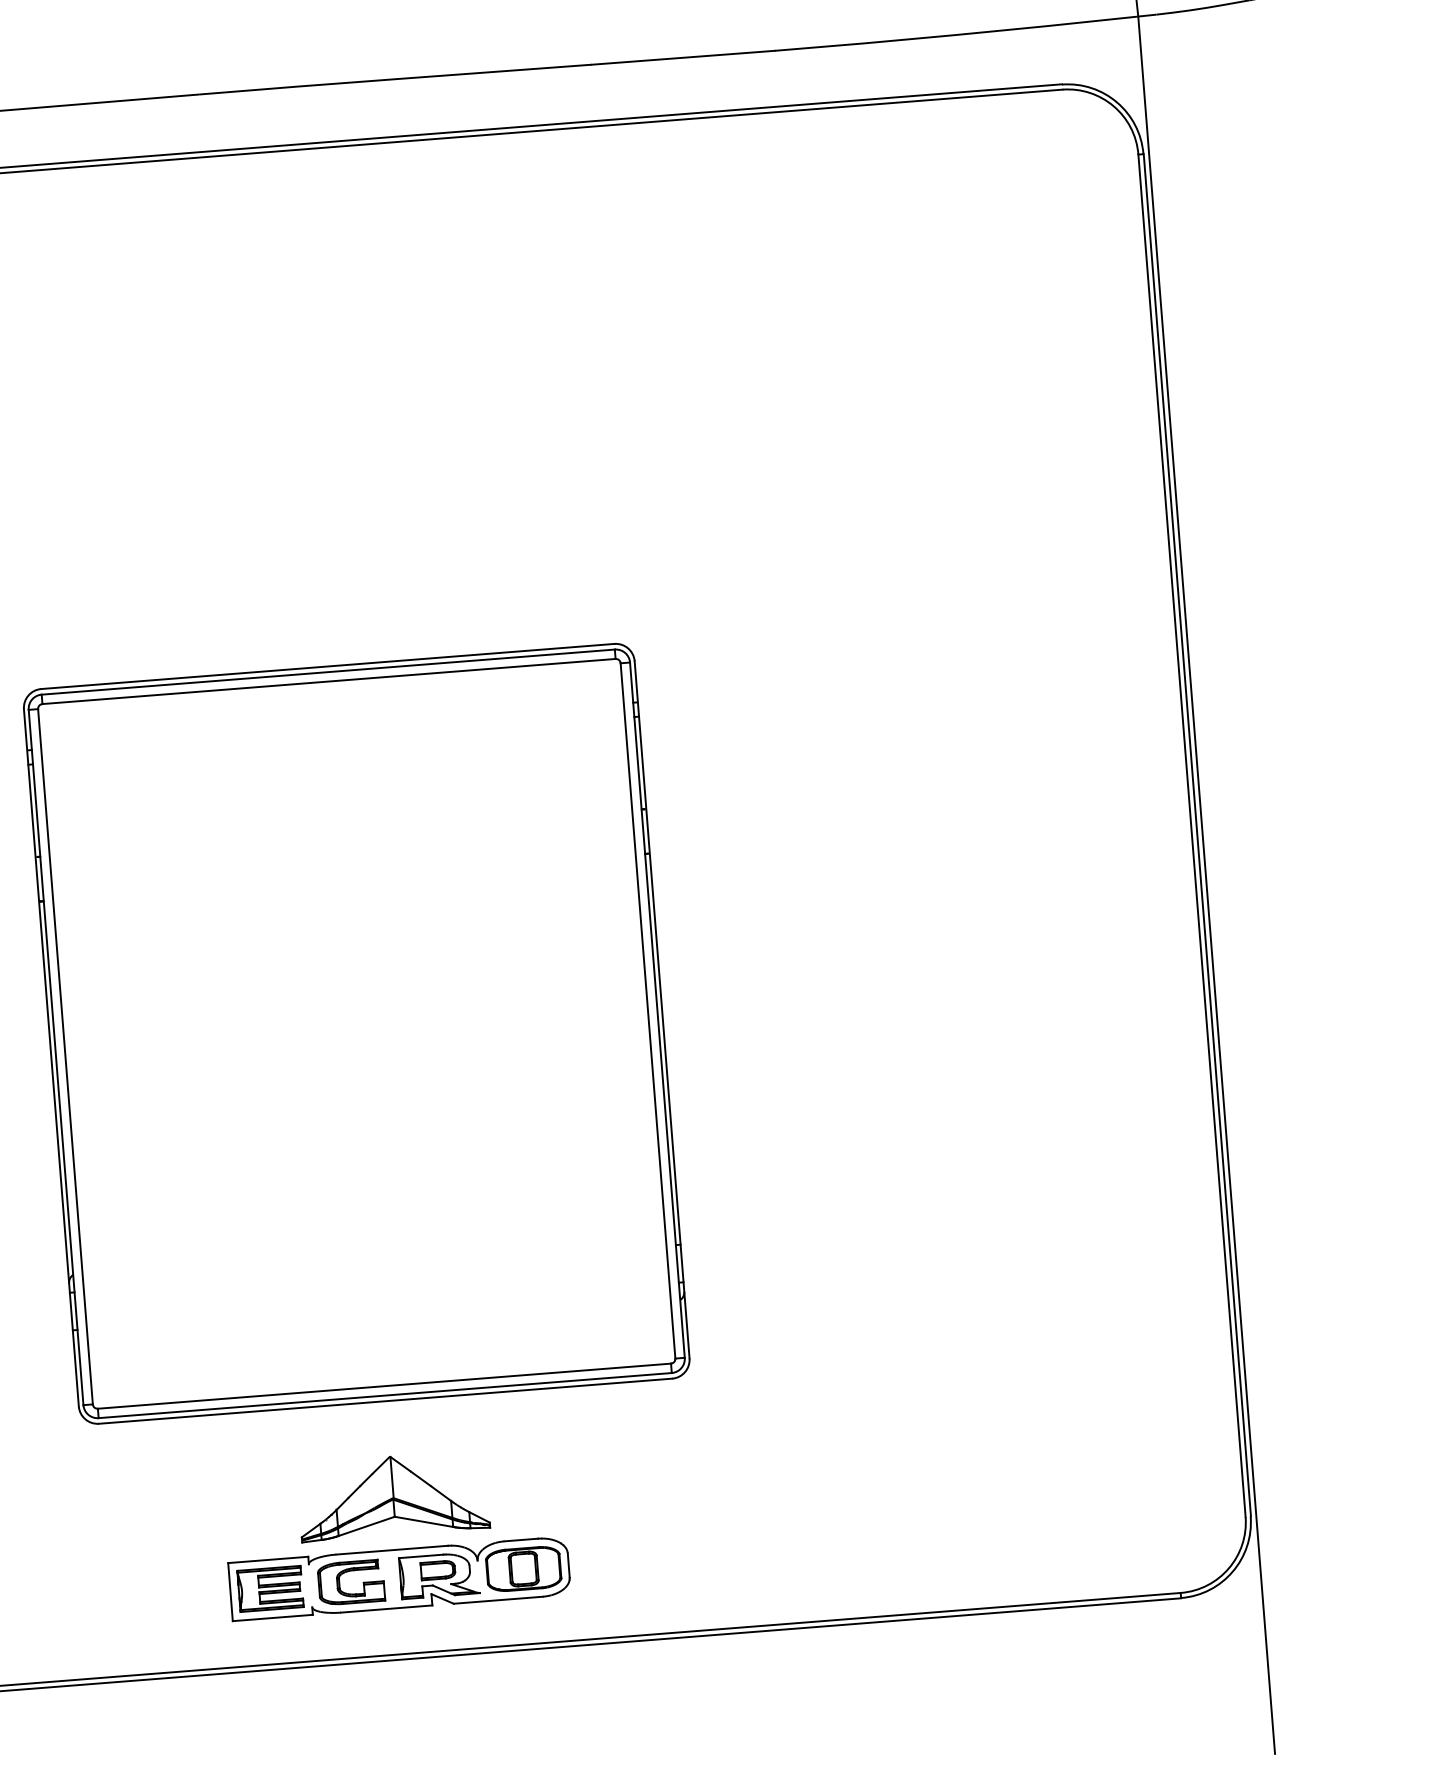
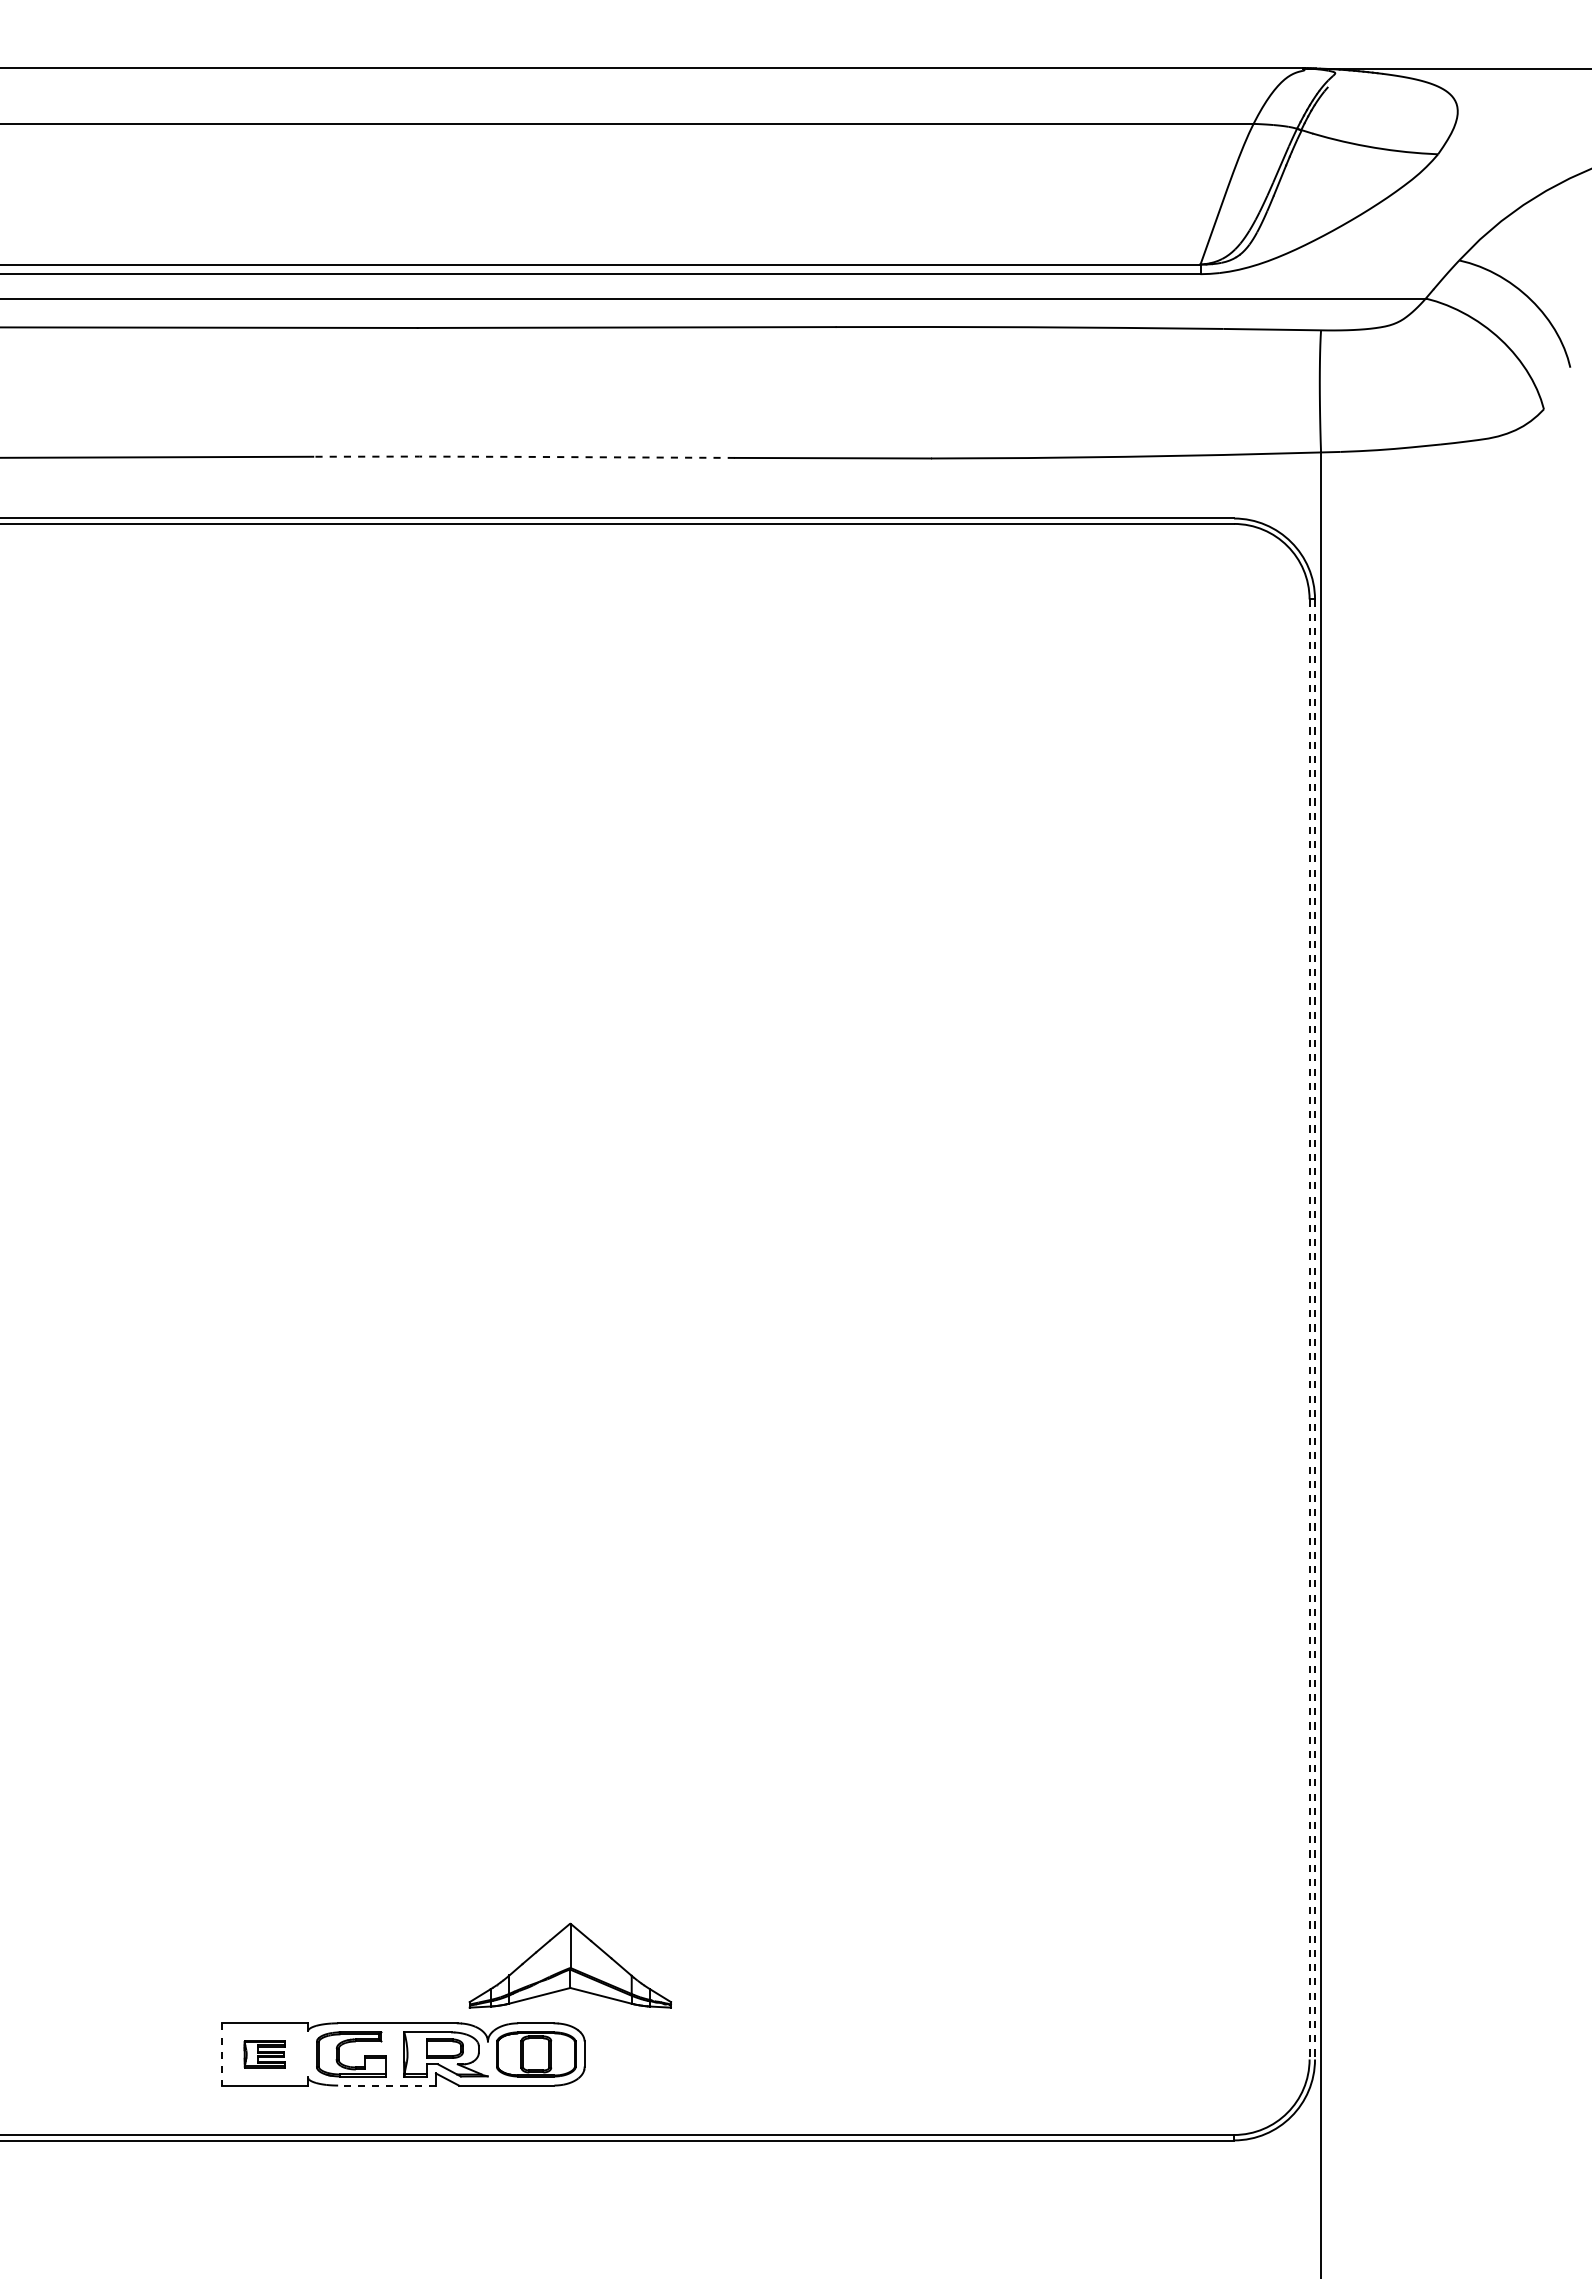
line: (395, 78) -> (524, 456), solid -> dashed
line: (1191, 835) -> (1309, 1329), solid -> dashed
line: (1197, 835) -> (1315, 1329), solid -> dashed
part: (356, 1032) -> (403, 1469), removed
part: (392, 1495) -> (569, 1965), moved
part: (270, 1589) -> (264, 2054), size x0.6
line: (230, 1592) -> (222, 2054), solid -> dashed
line: (387, 1608) -> (387, 2085), solid -> dashed

